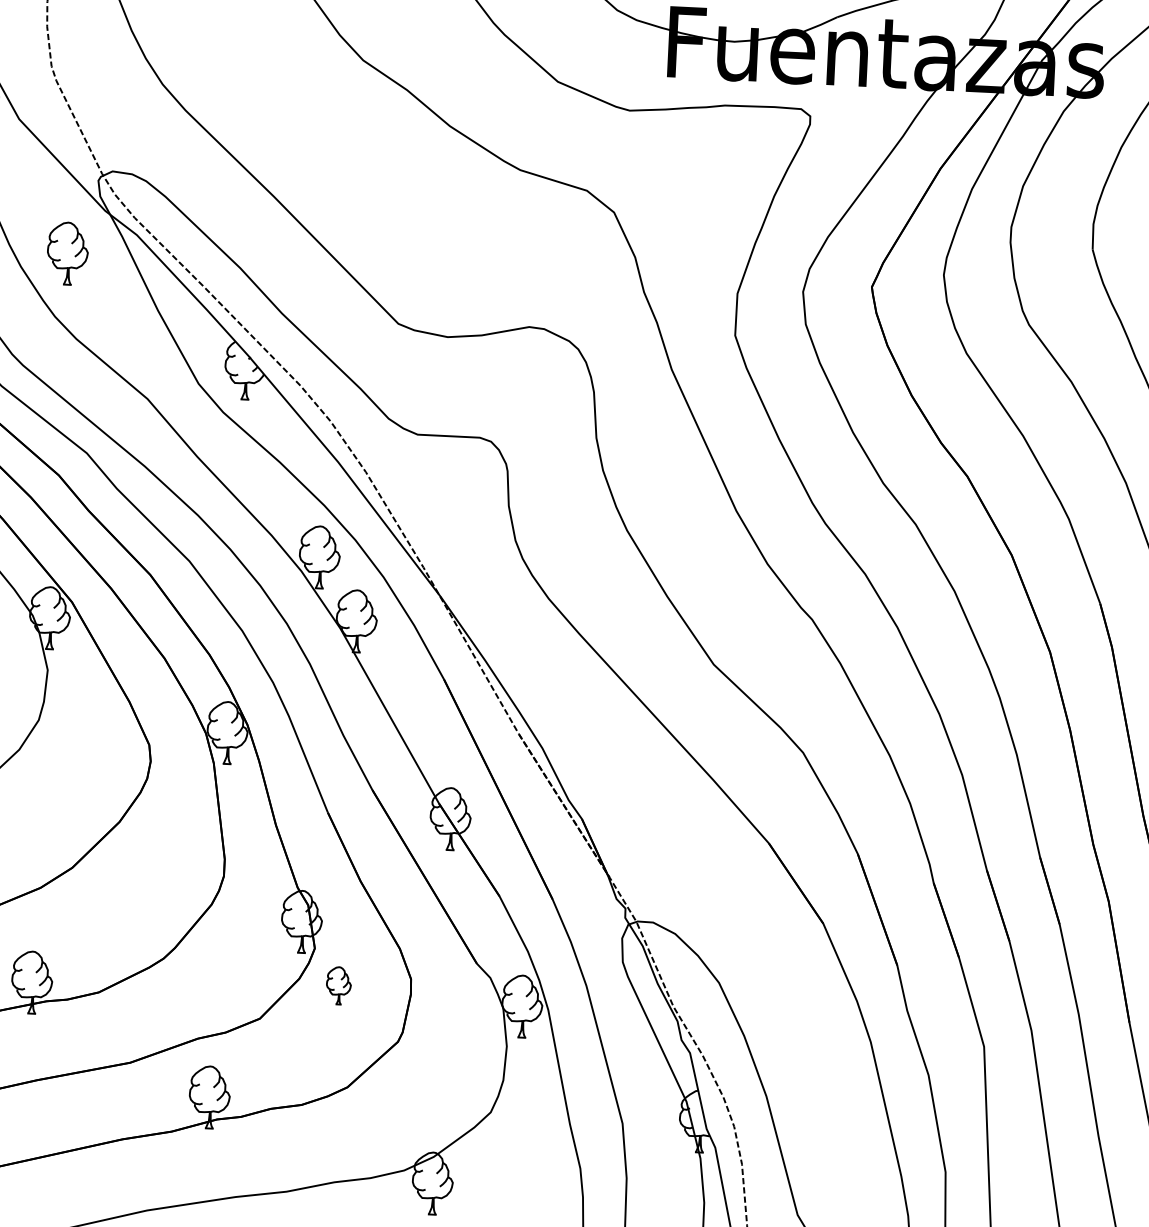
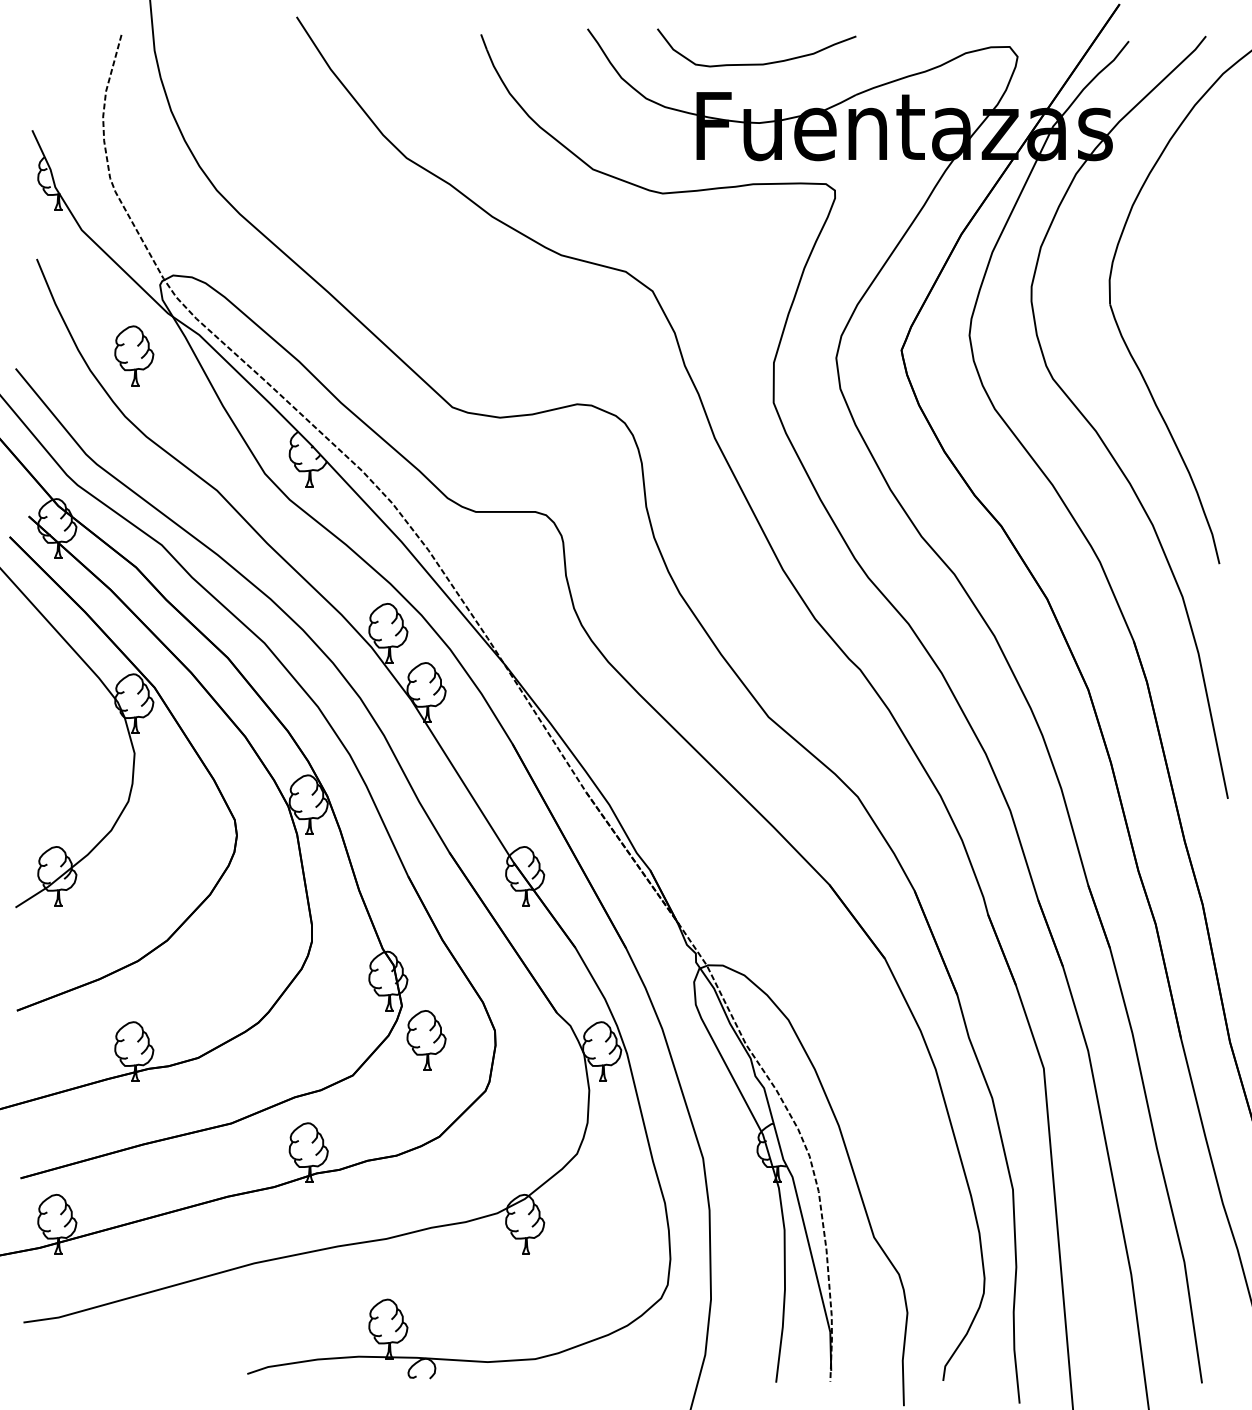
part: (338, 985) -> (426, 1040), size x1.67

